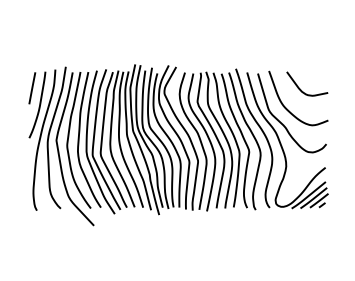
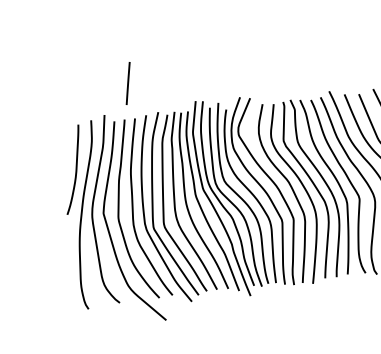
line: (32, 88) -> (128, 83), moved

